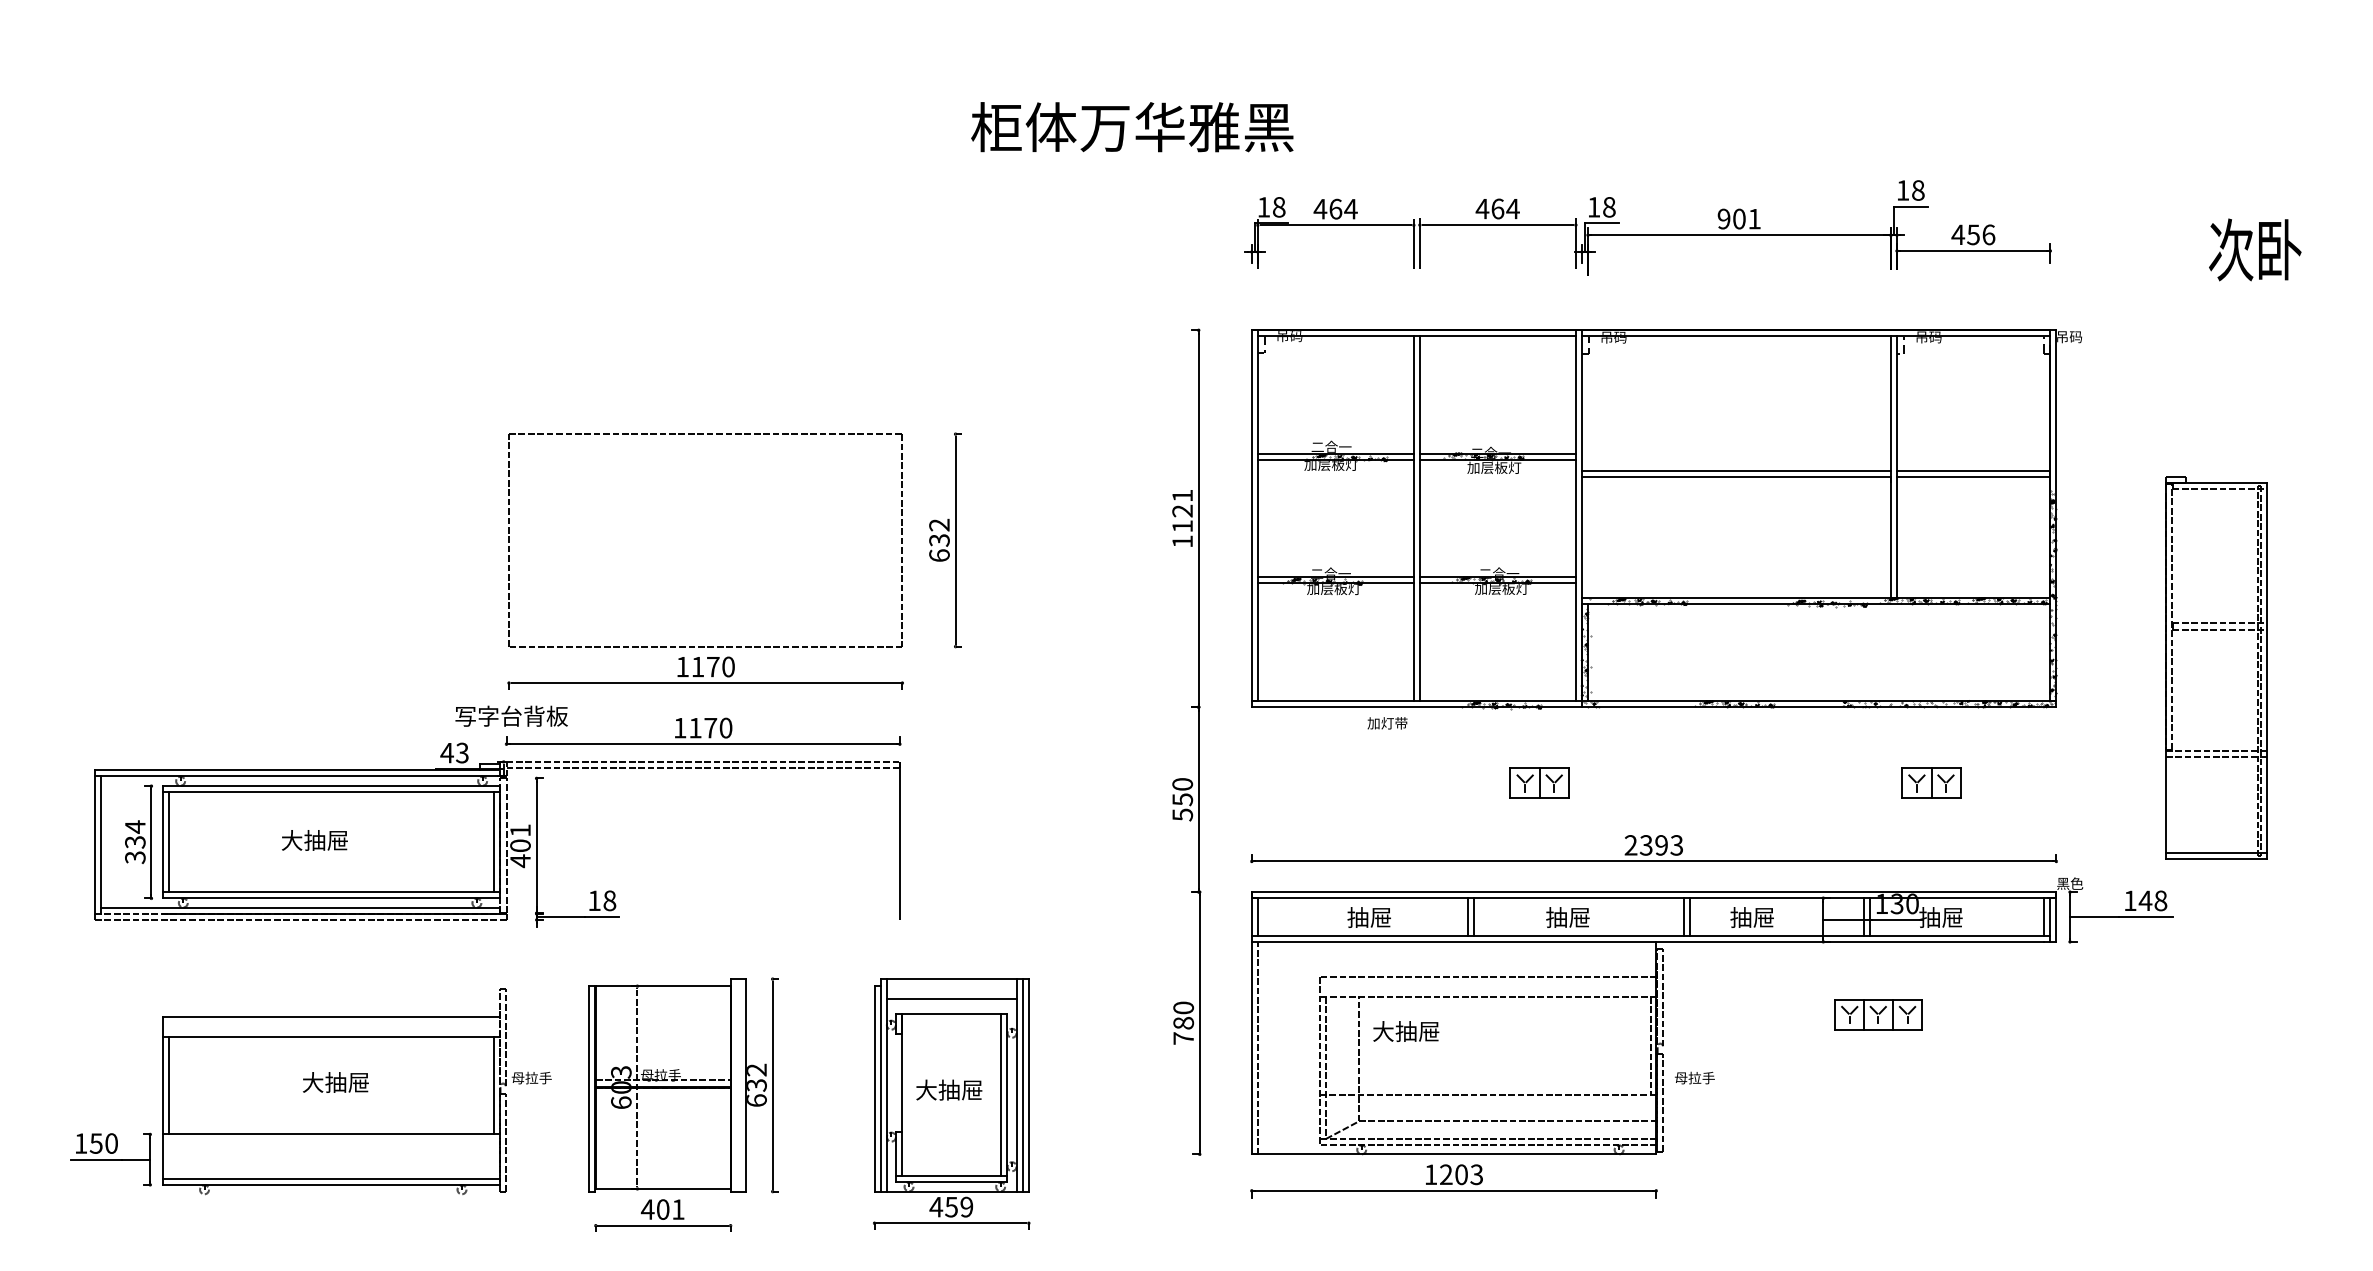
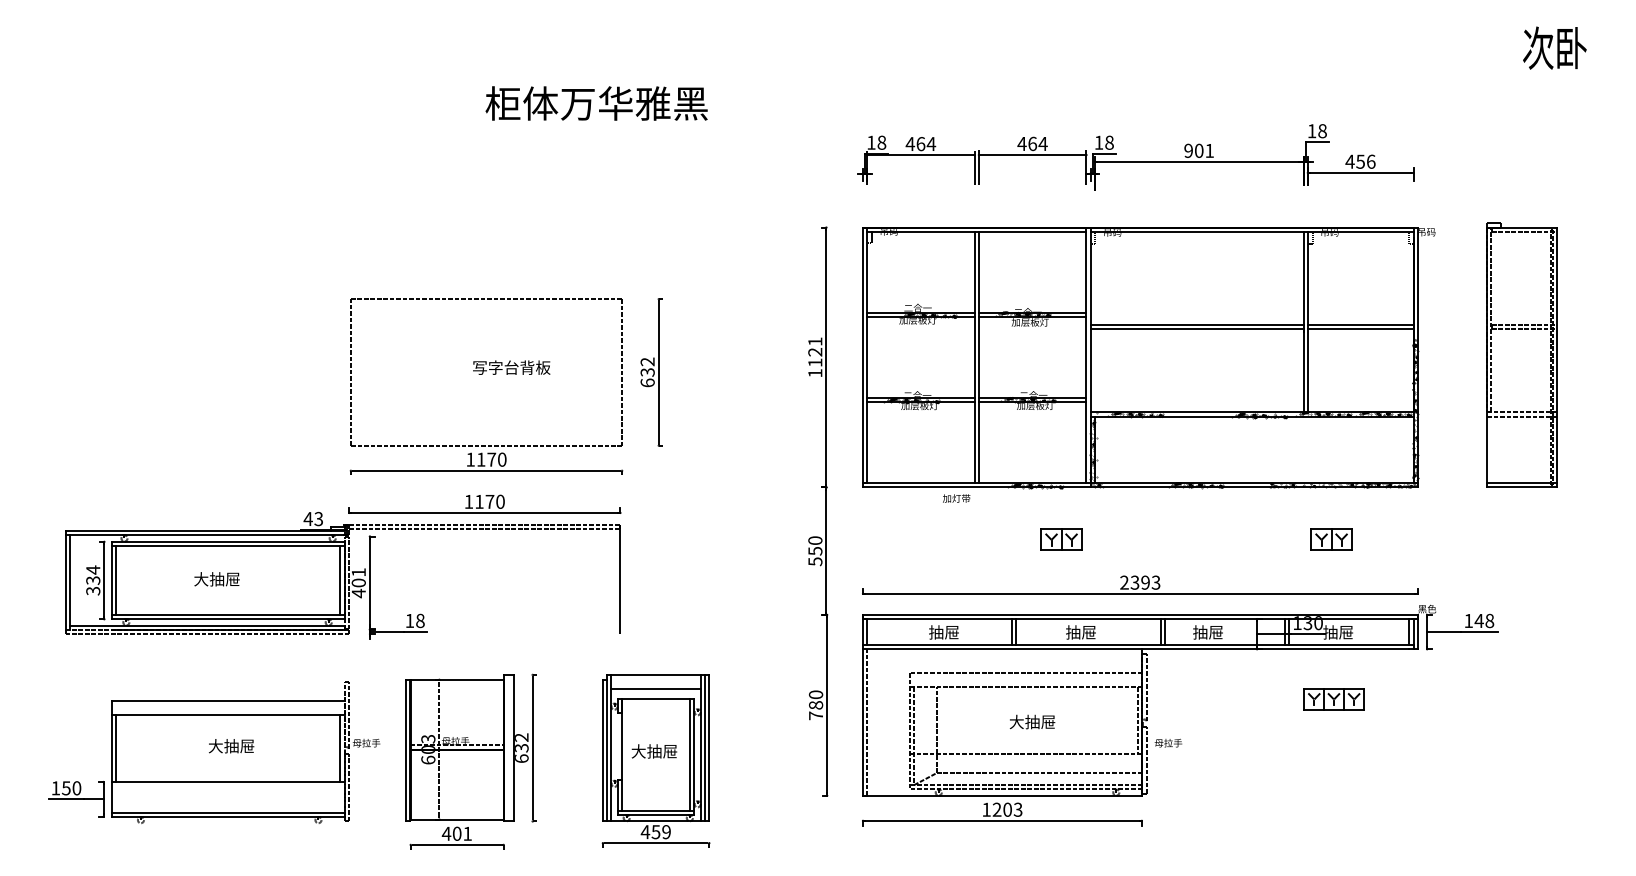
text: (1132, 127) -> (596, 103), moved
text: (2254, 248) -> (1554, 47), moved
part: (2215, 666) -> (1521, 354), moved
text: (511, 715) -> (511, 367), moved
part: (1877, 1014) -> (1333, 699), moved
text: (1406, 1030) -> (1032, 721), moved

